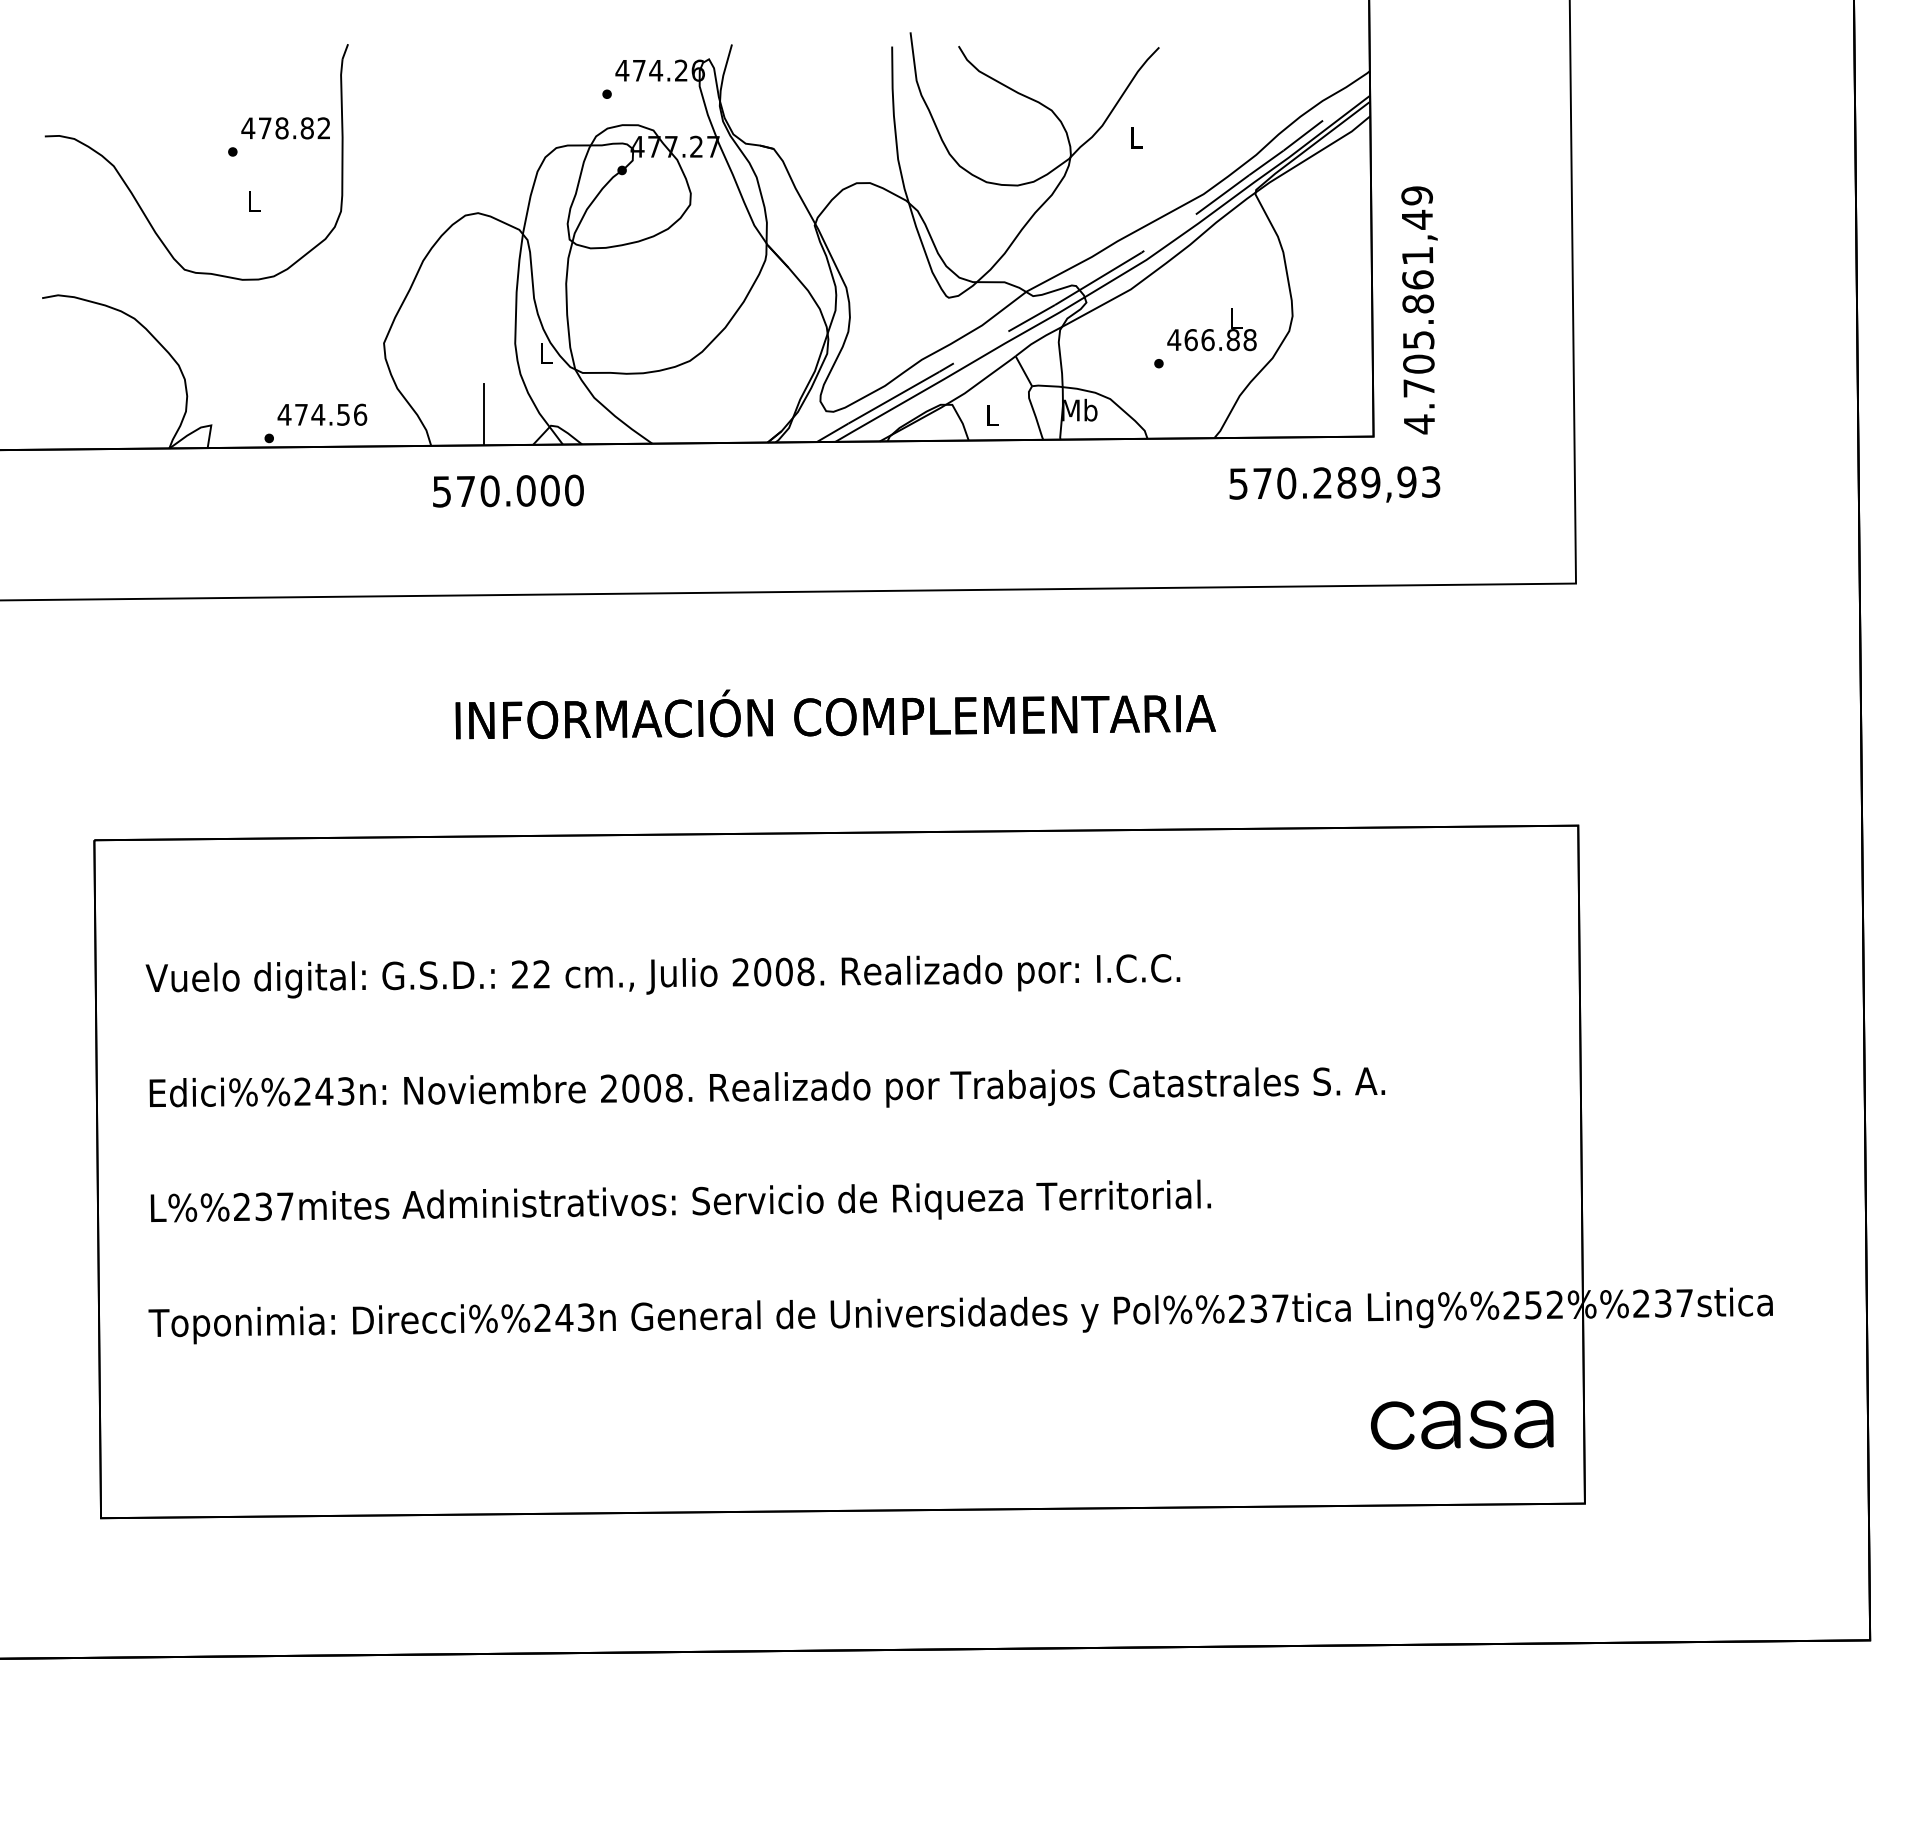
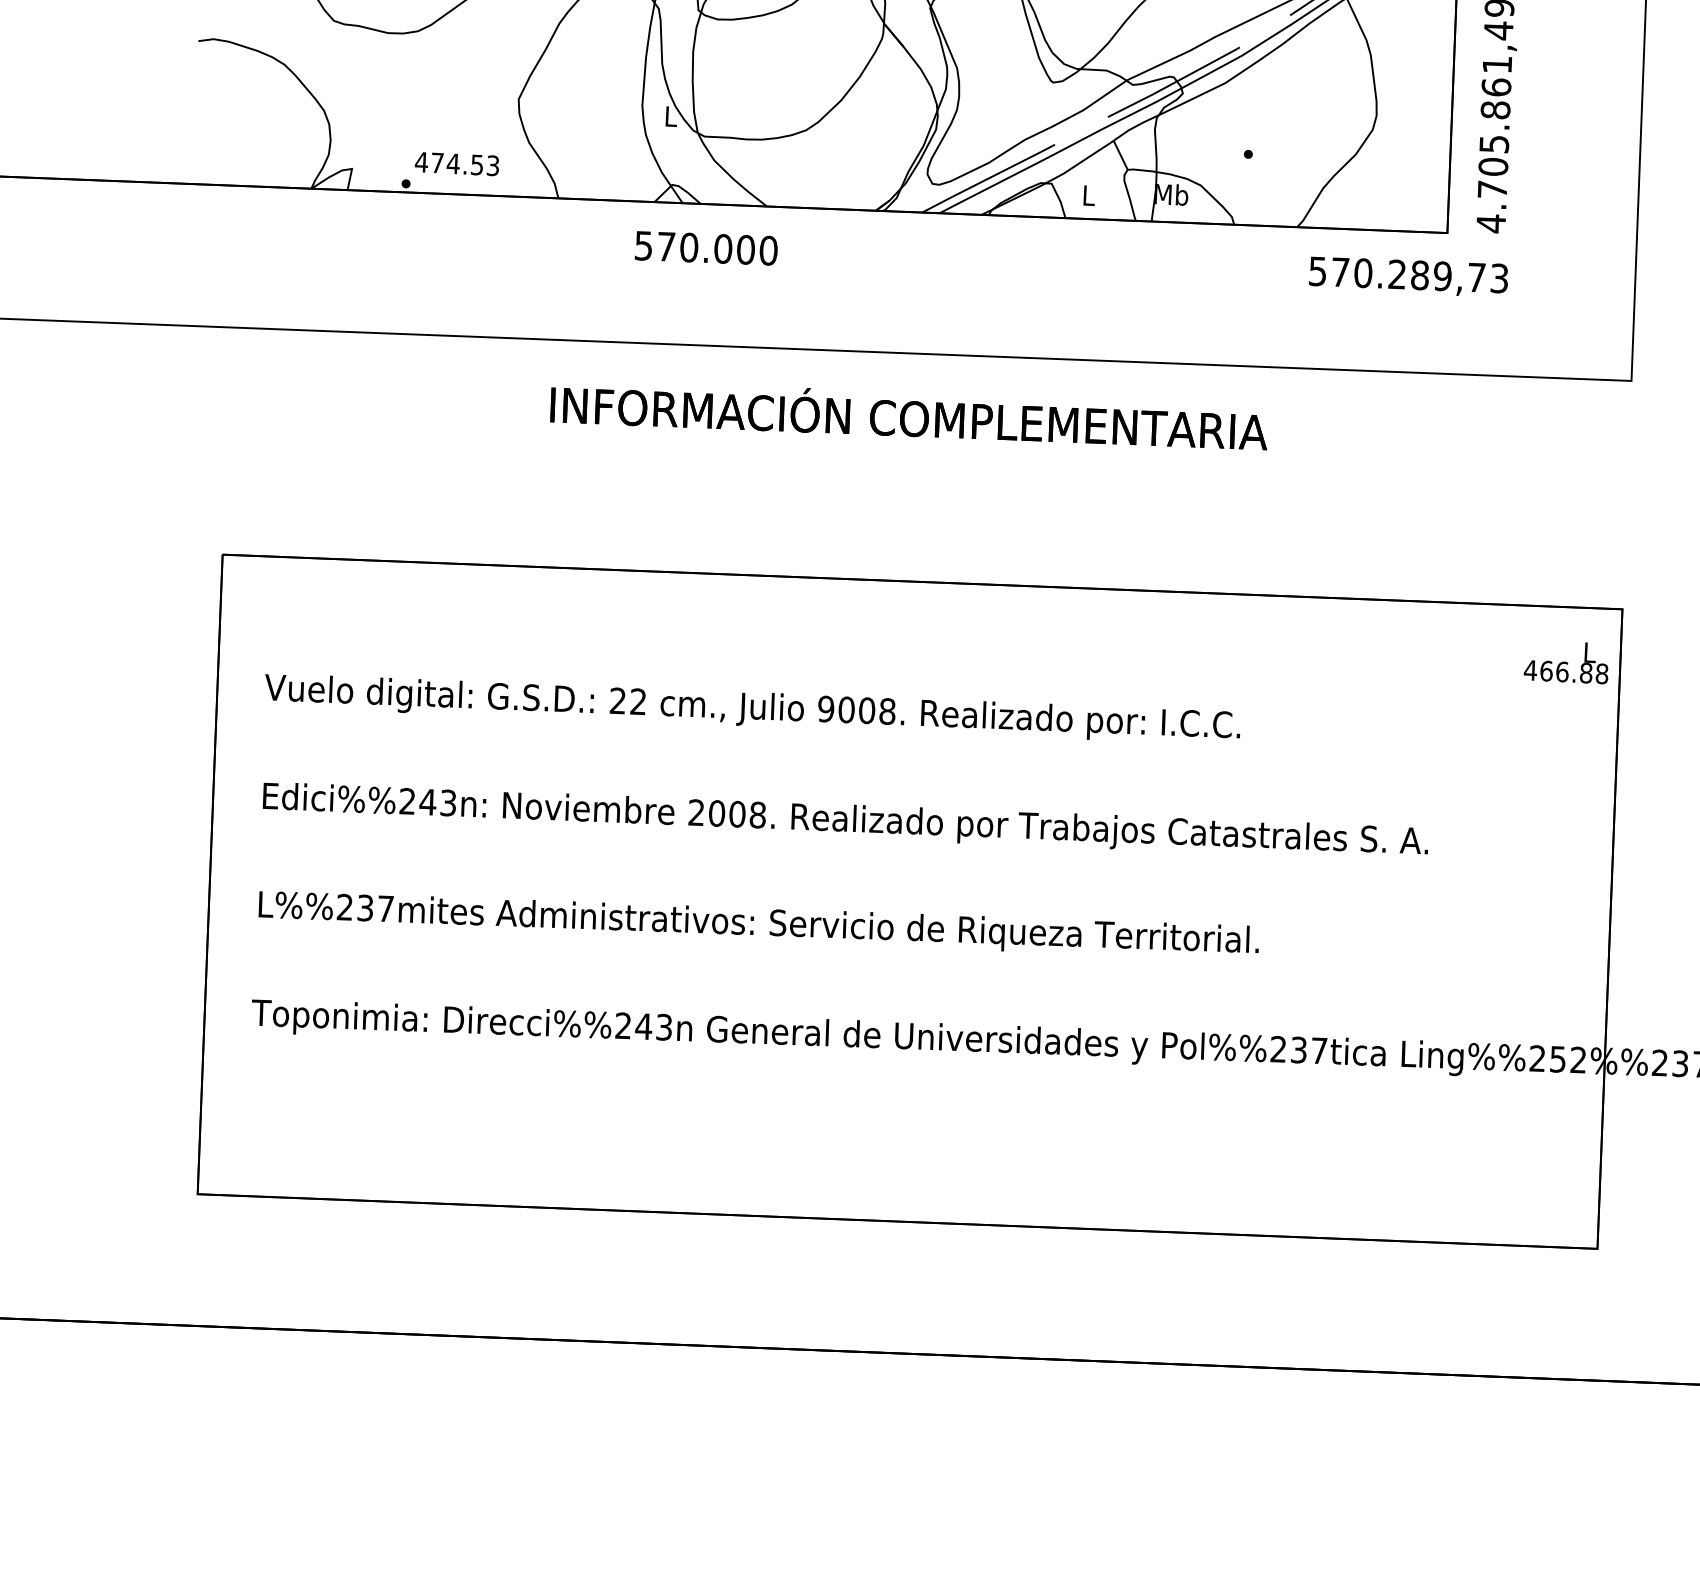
text: (1211, 329) -> (1566, 662), moved
text: (360, 414) -> (493, 165), 474.56 -> 474.53
line: (484, 414) -> (610, 171), removed
text: (1406, 482) -> (1476, 277), 570.289,93 -> 570.289,73
text: (508, 490) -> (706, 247), moved
text: (835, 714) -> (909, 416), moved
text: (740, 972) -> (825, 709), 2008. -> 9008.
part: (1462, 1424) -> (1485, 1168), removed

